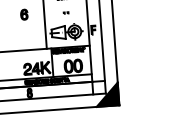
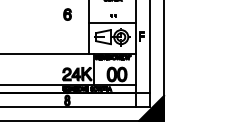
line: (65, 19) -> (112, 22), added

